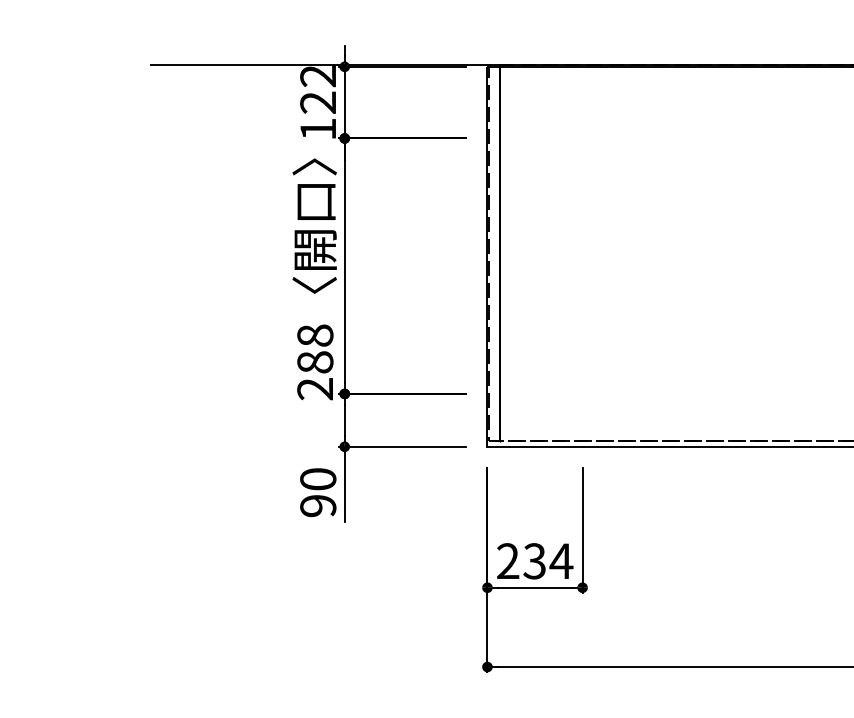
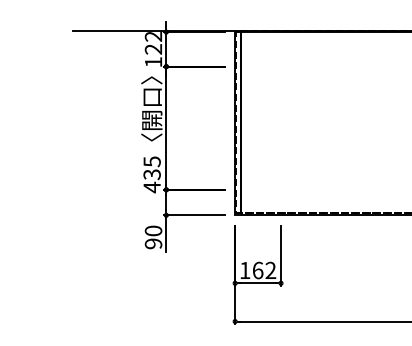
text: (313, 362) -> (151, 174), 288 -> 435
text: (533, 561) -> (257, 270), 234 -> 162

